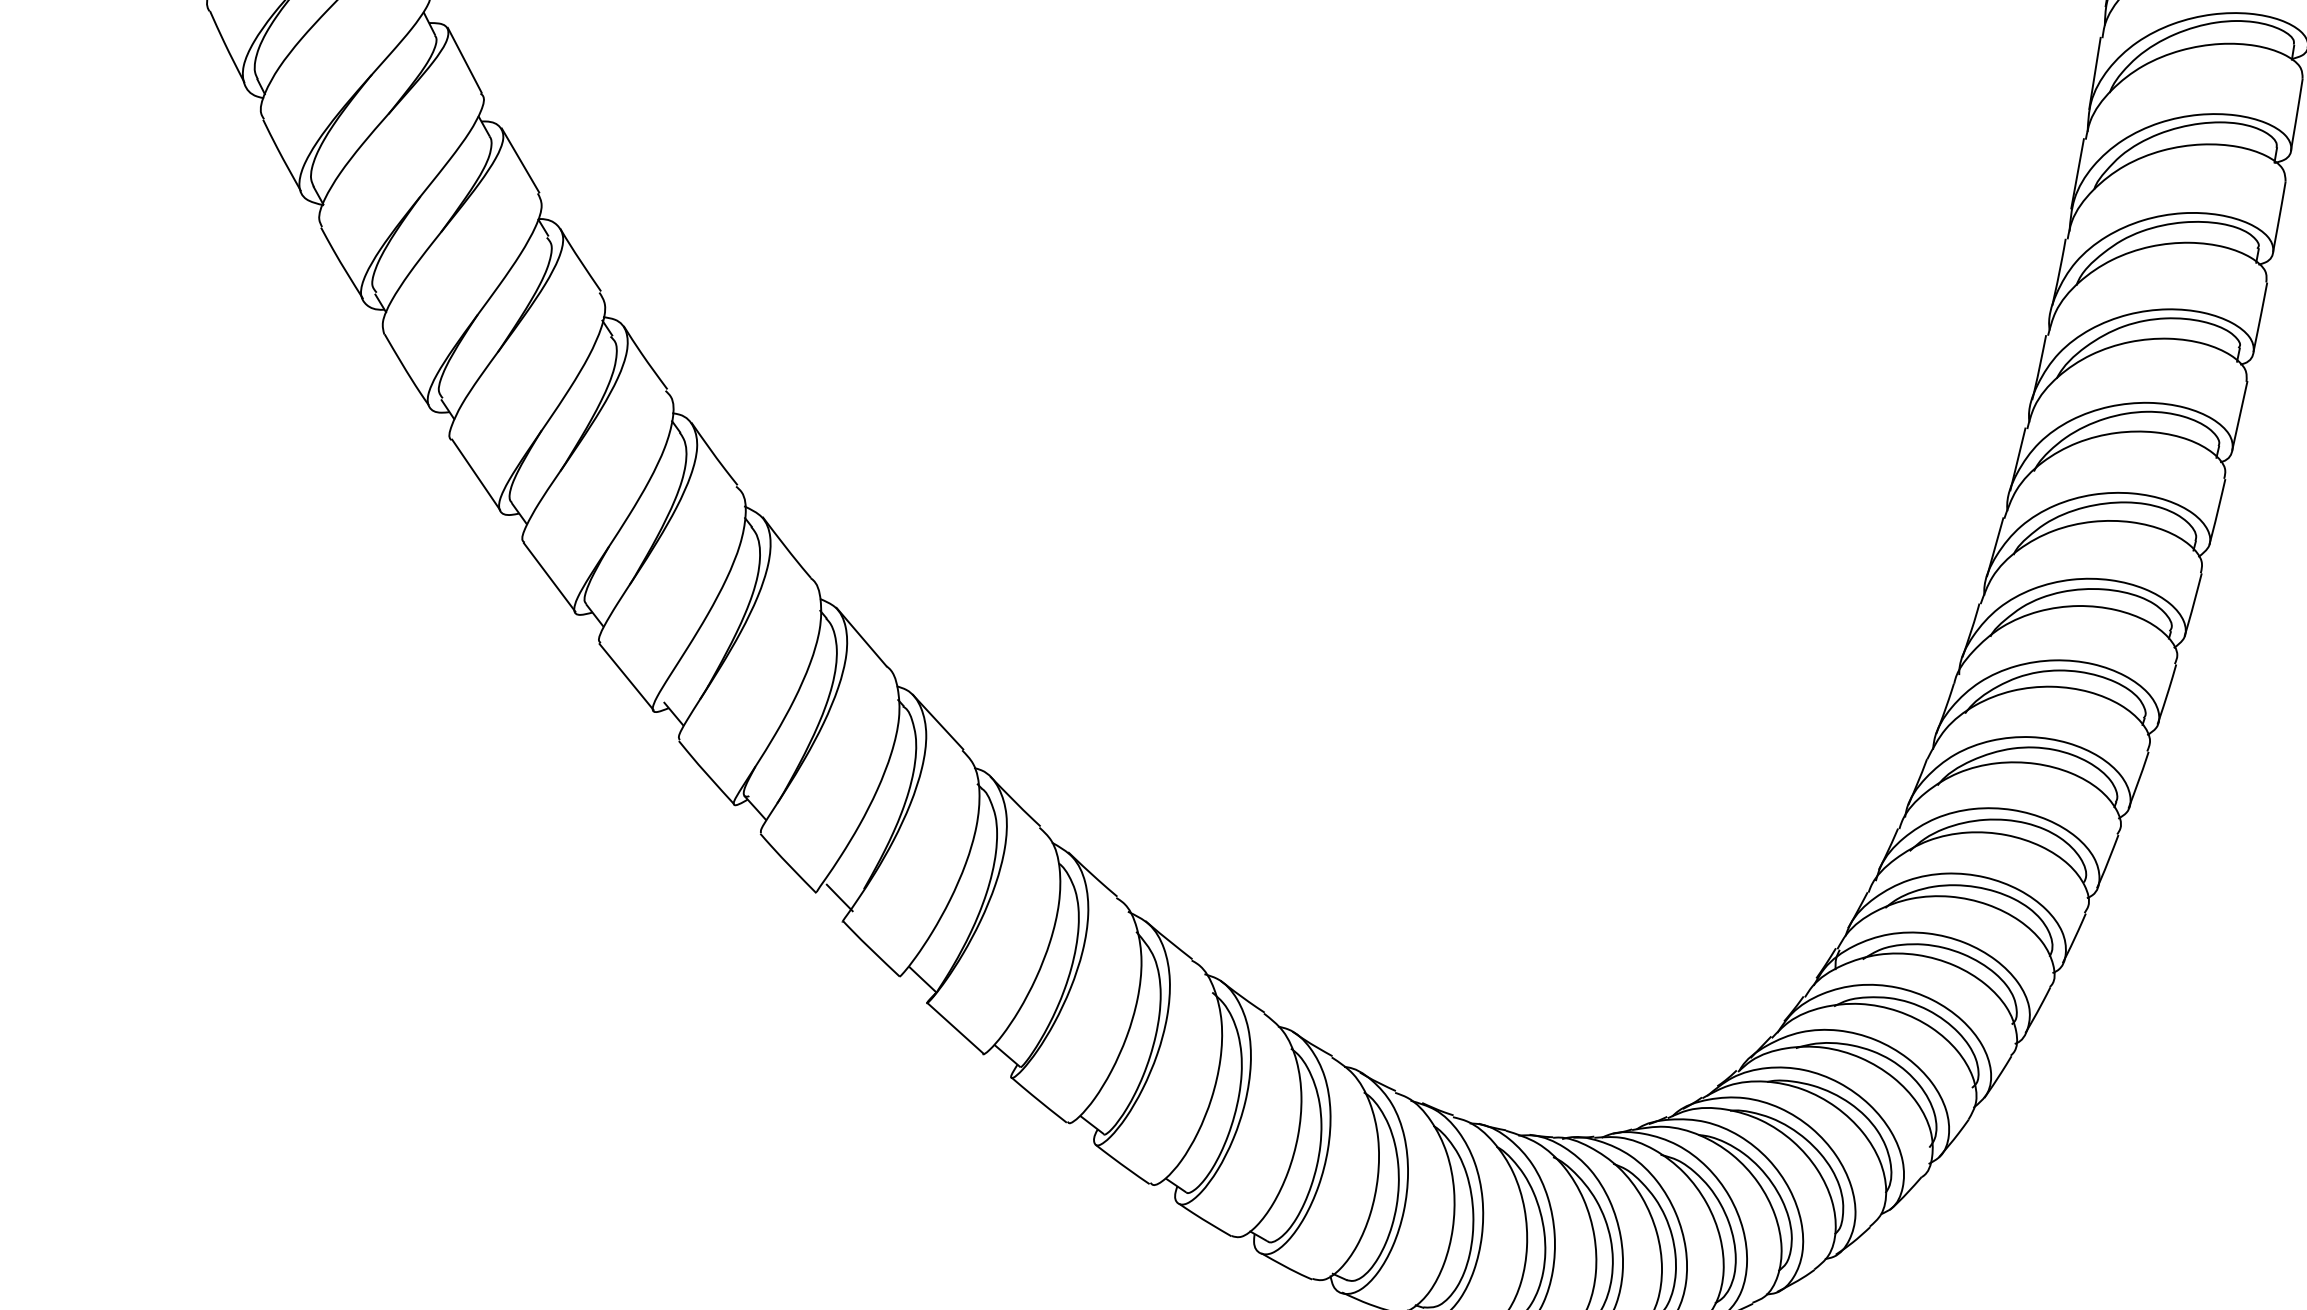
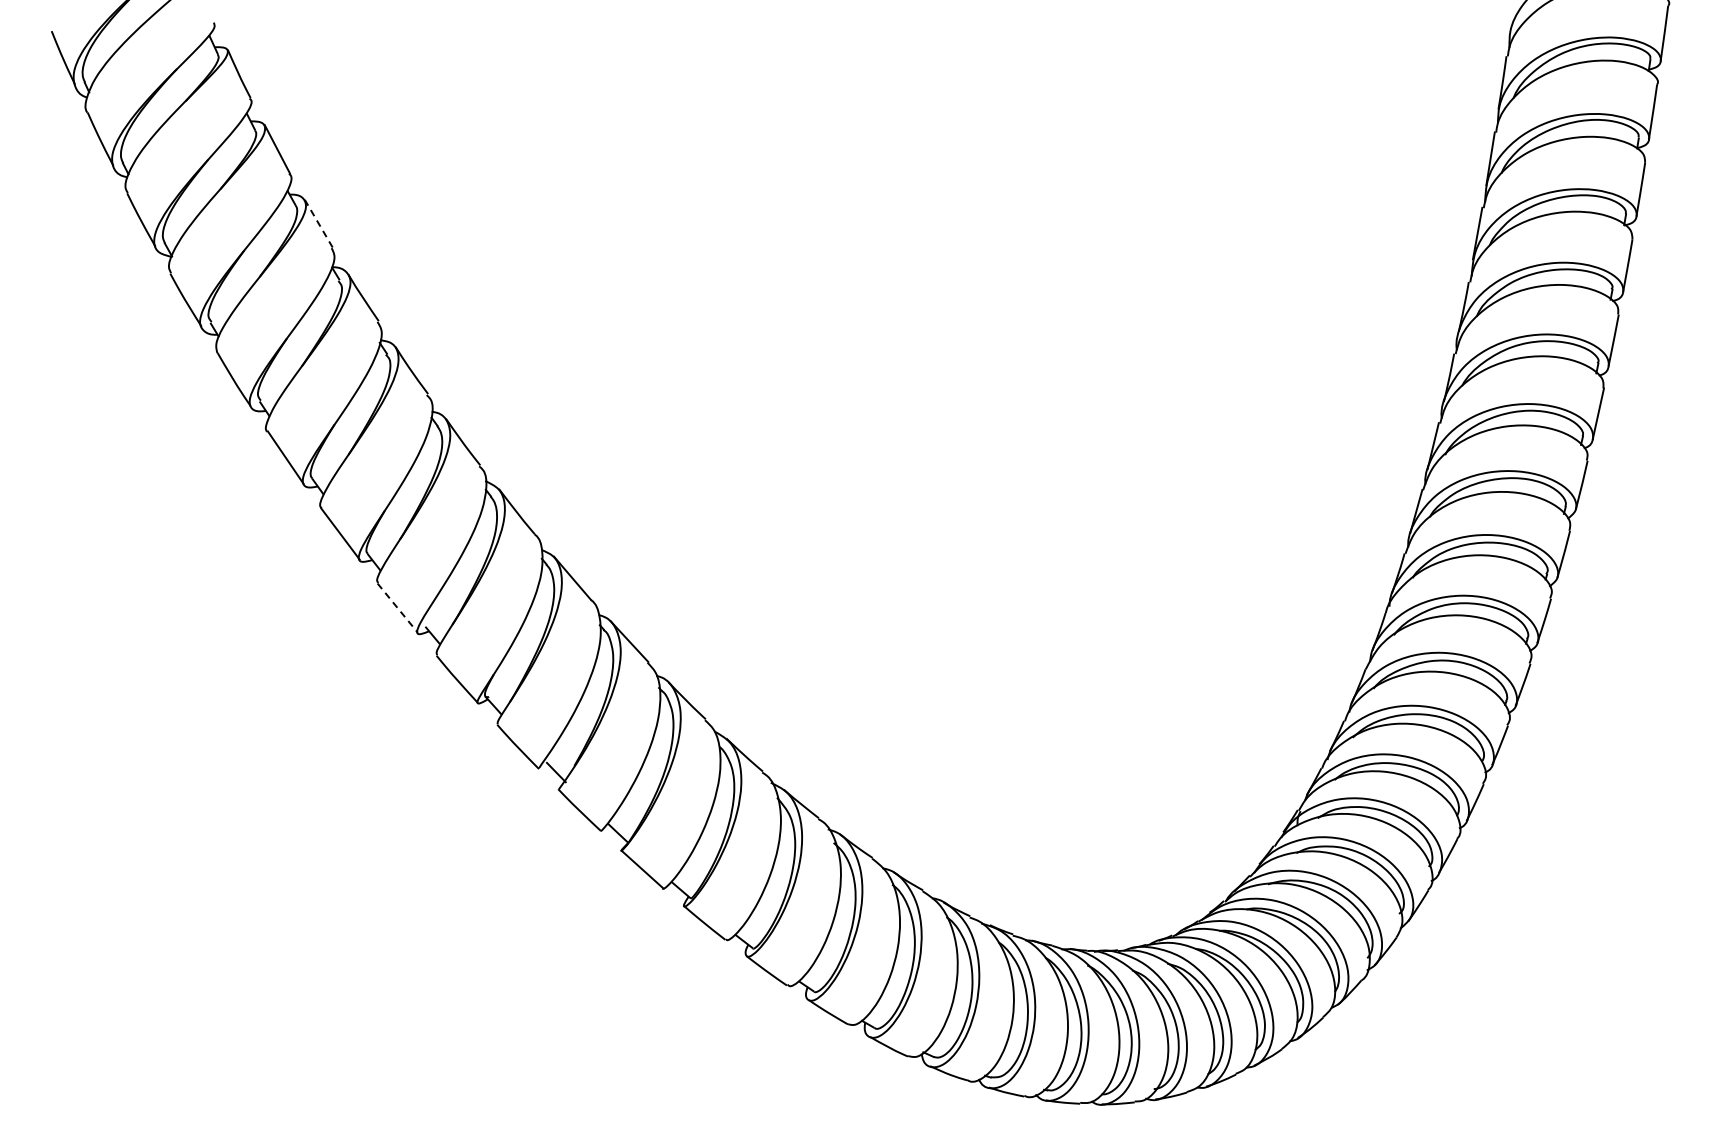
line: (520, 160) -> (318, 223), solid -> dashed
line: (626, 677) -> (397, 608), solid -> dashed

